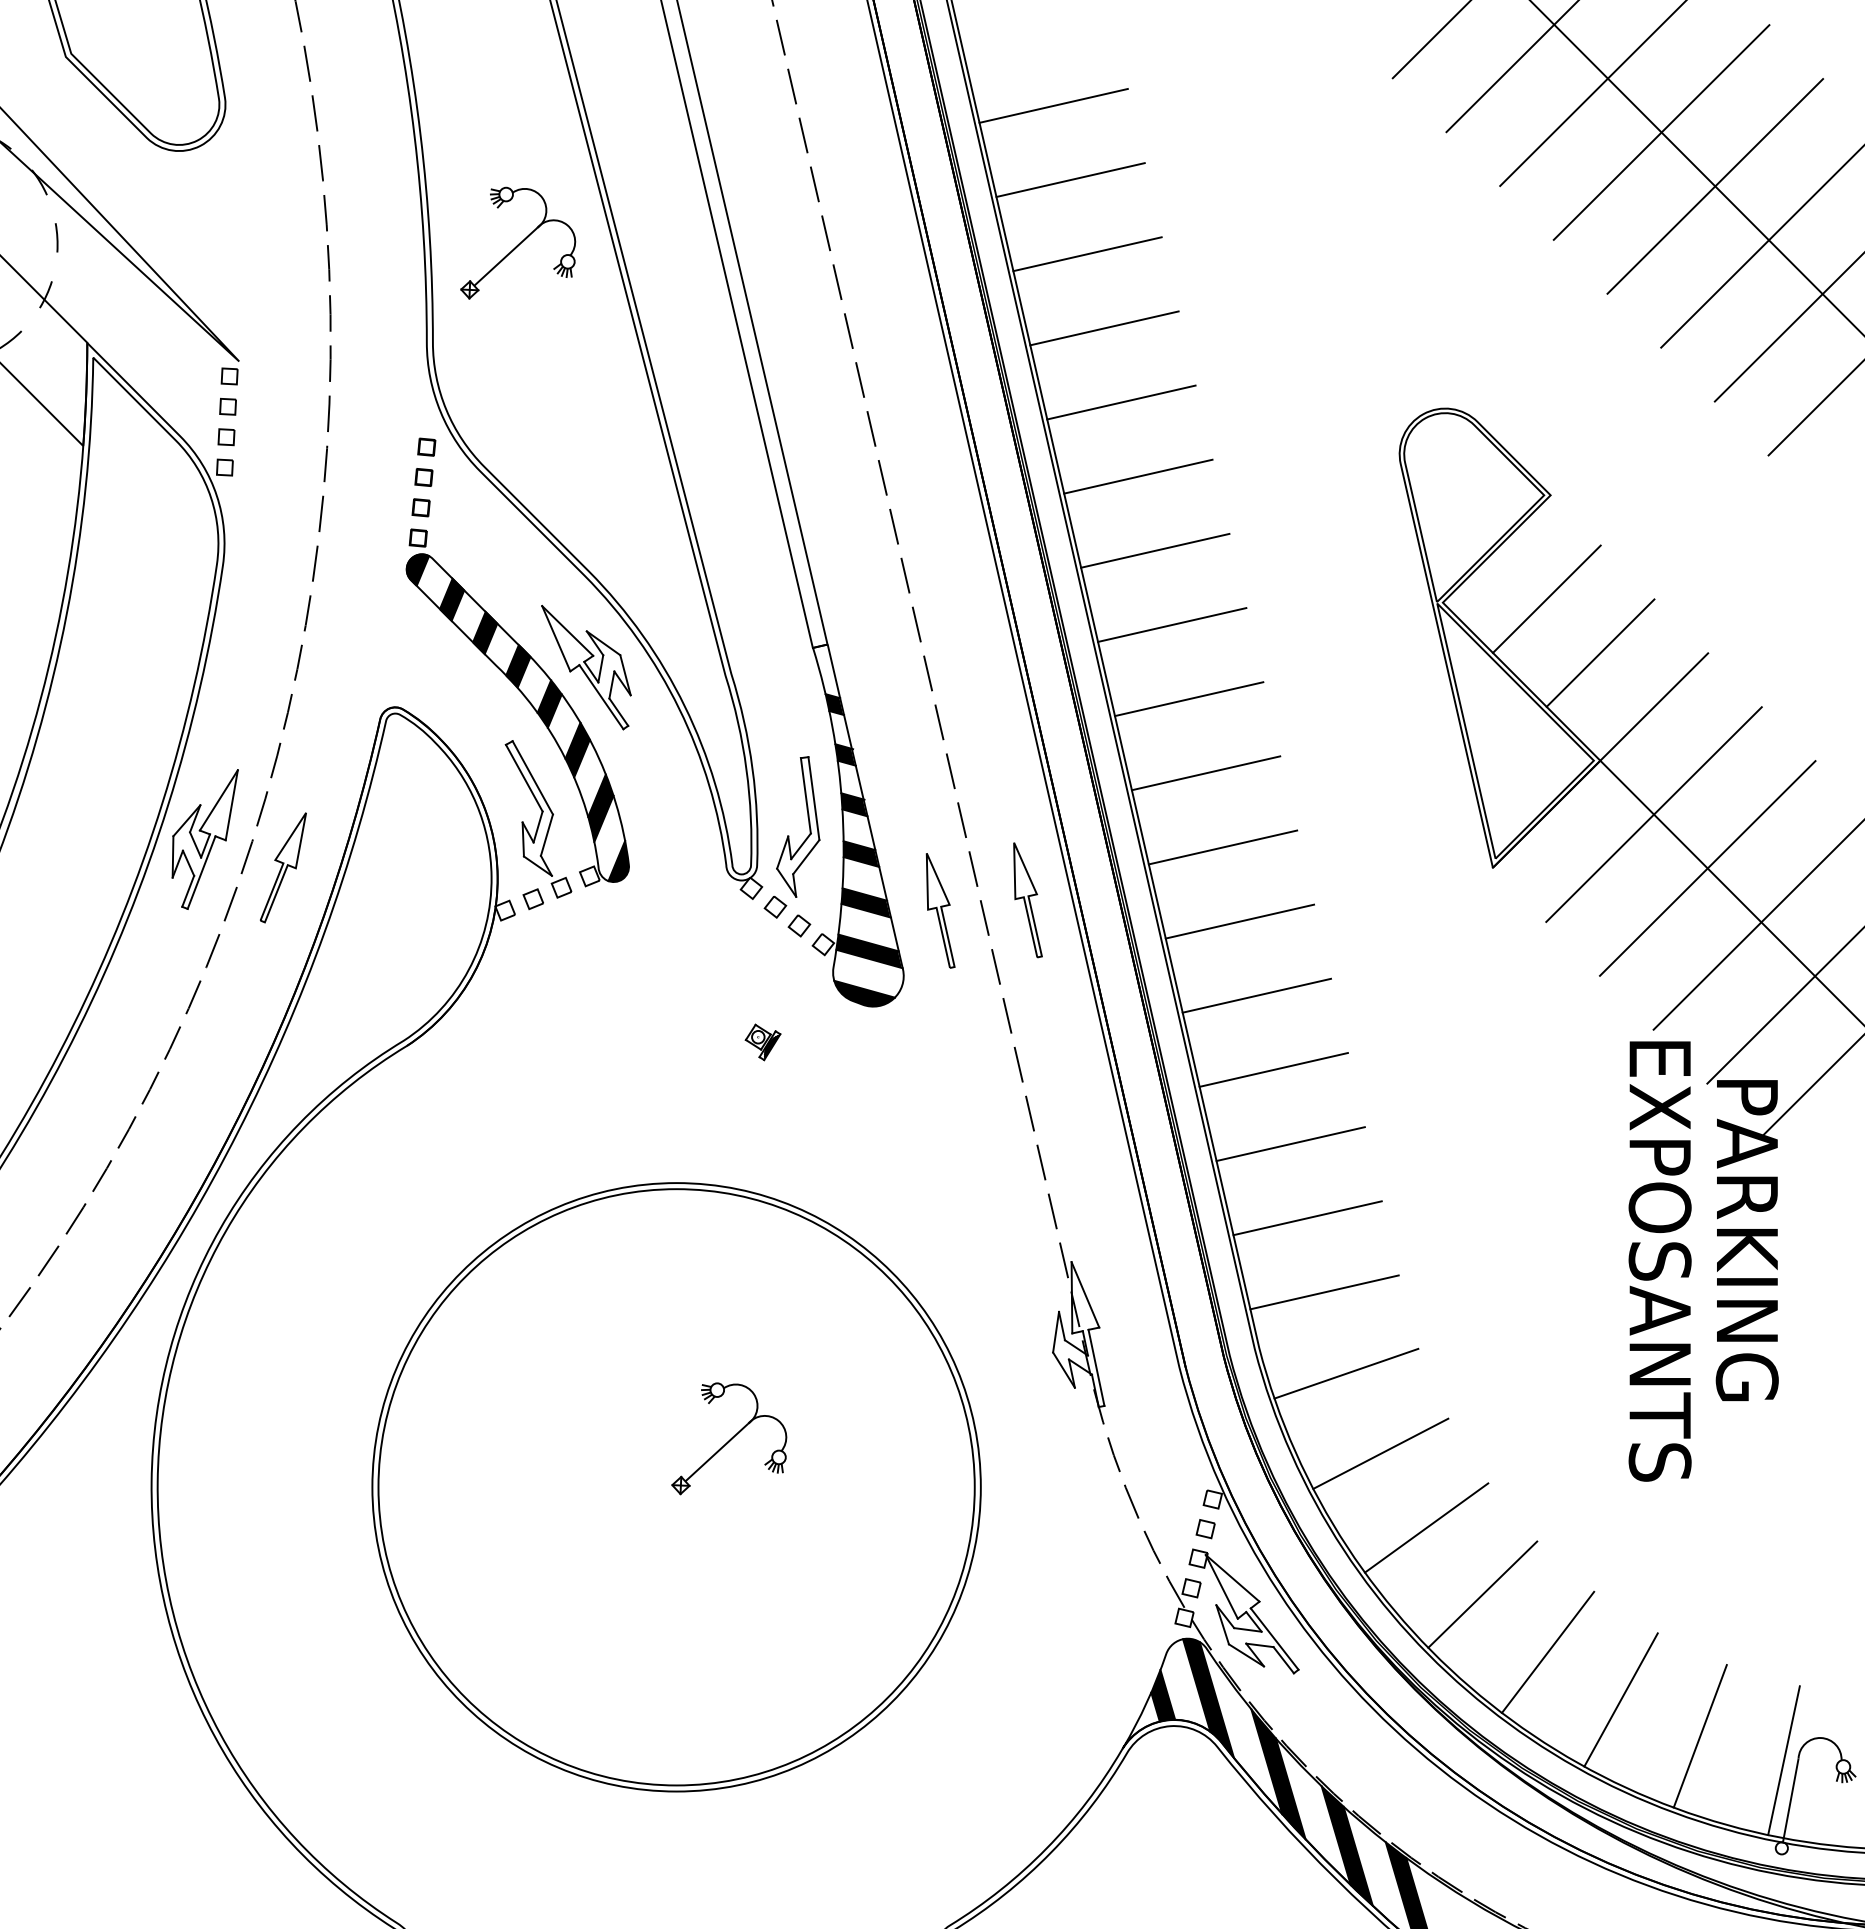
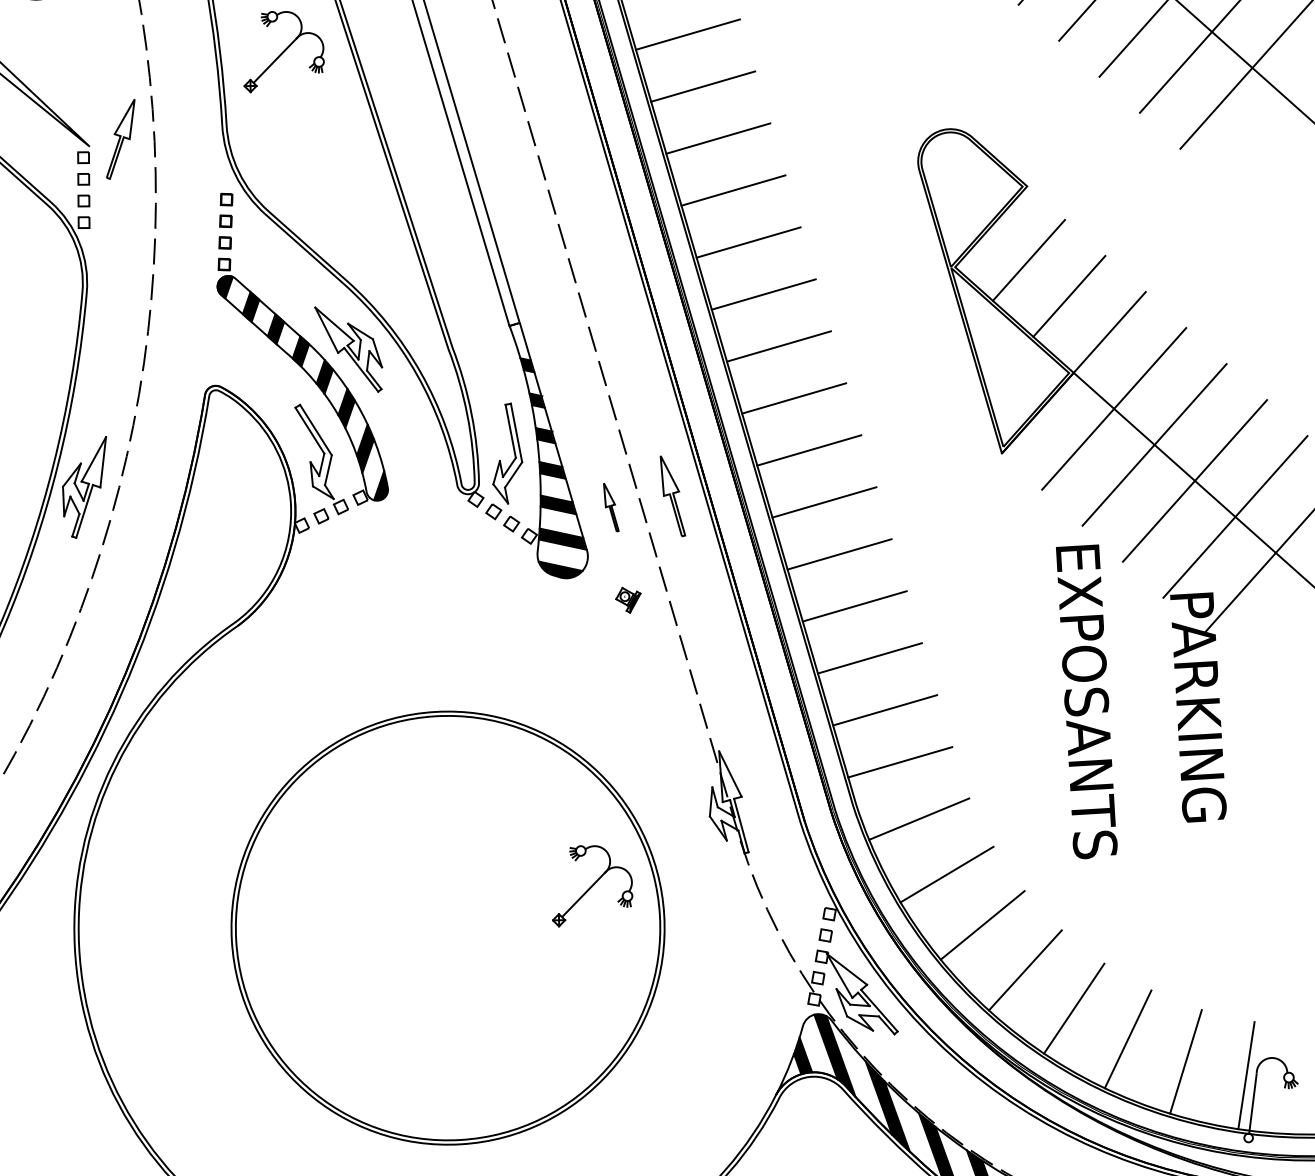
part: (283, 867) -> (120, 139), moved
part: (940, 910) -> (611, 507), size x0.6
part: (762, 1042) -> (628, 600), moved
text: (1659, 1261) -> (1086, 702), moved
part: (729, 1438) -> (591, 884), moved

